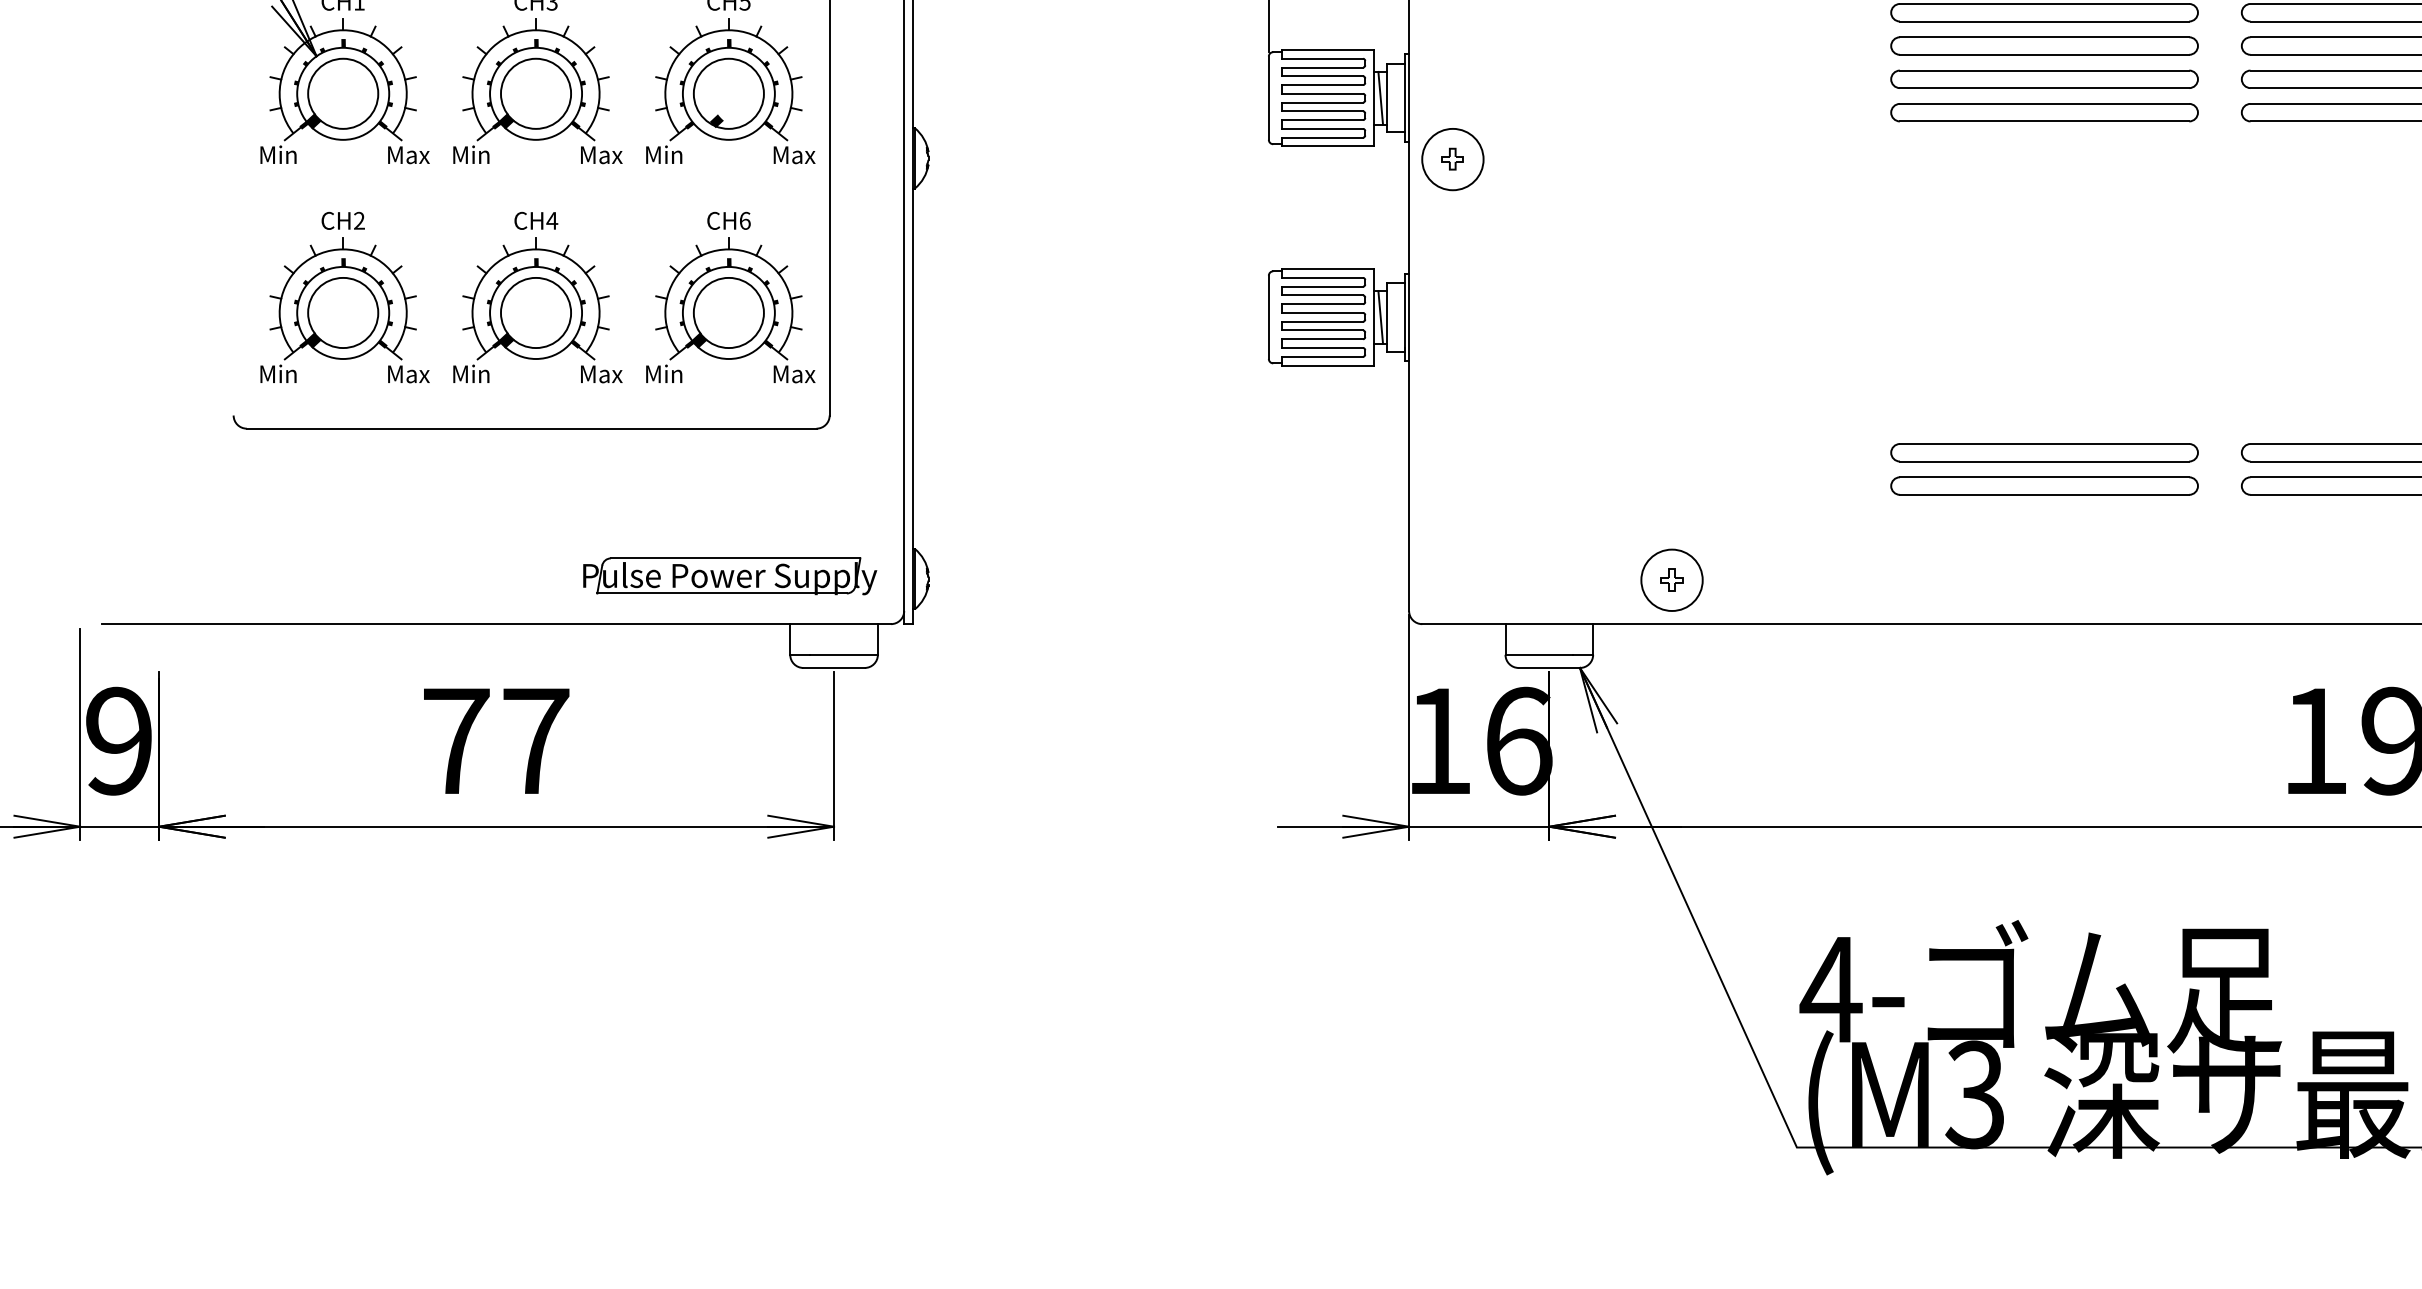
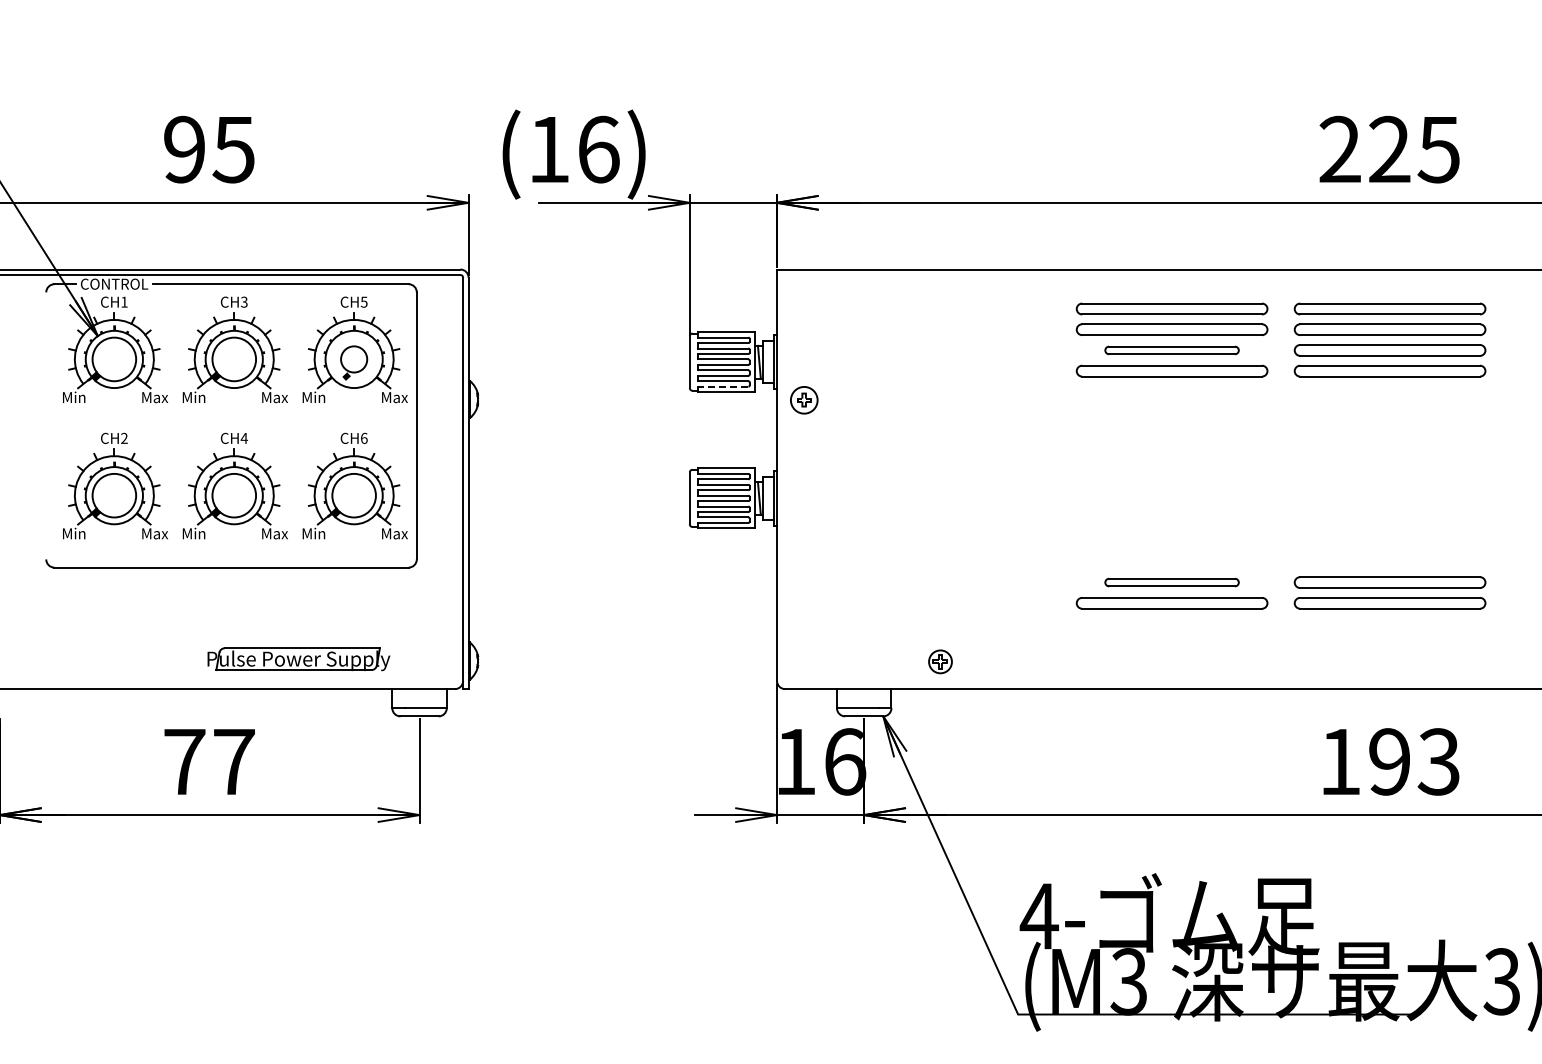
part: (2043, 79) -> (1171, 350), size x0.7
circle: (727, 93) -> (353, 359), size x0.6
line: (1321, 137) -> (722, 386), solid -> dashed
circle: (1453, 159) -> (804, 400), size x0.7
part: (2043, 452) -> (1171, 582), size x0.7
part: (729, 576) -> (298, 659), moved
circle: (1672, 579) -> (940, 661), size x0.6

